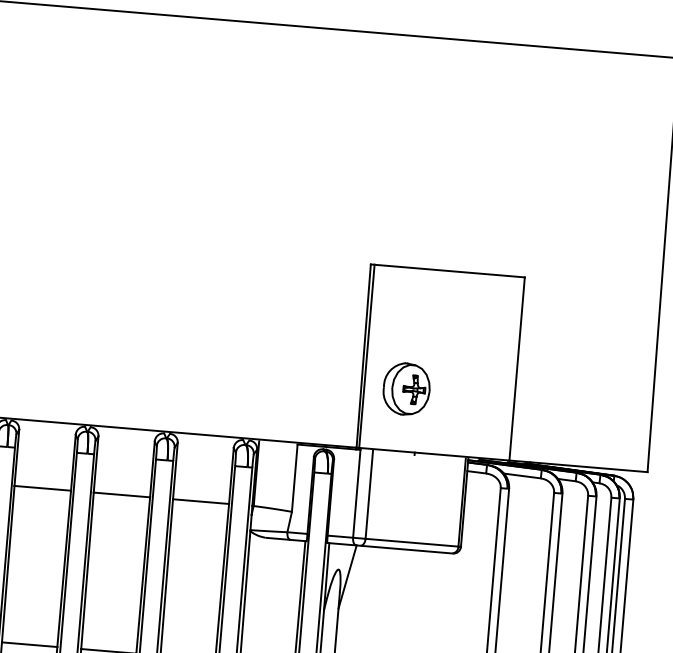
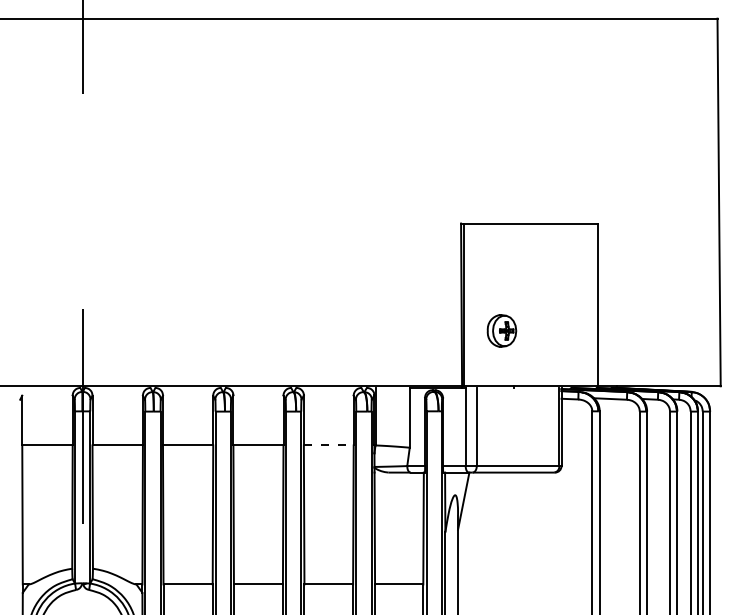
part: (406, 388) -> (501, 330), size x0.7
line: (200, 501) -> (328, 445), solid -> dashed

